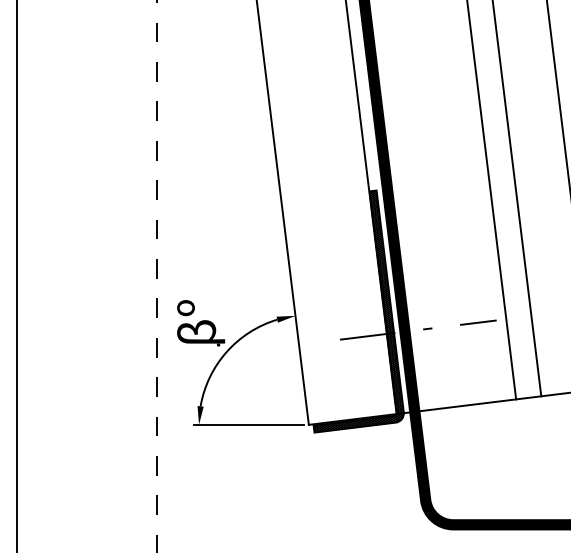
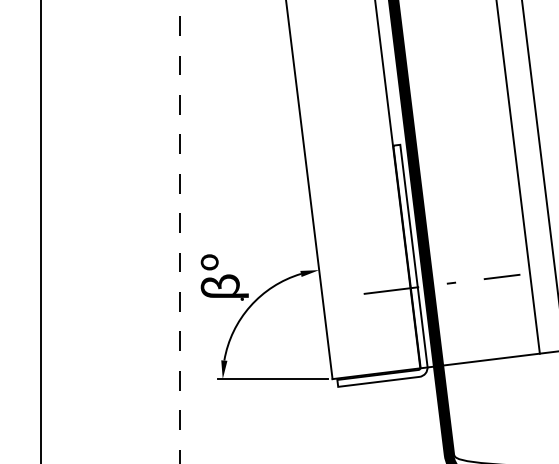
hatch: (358, 311) -> (382, 265), removed

